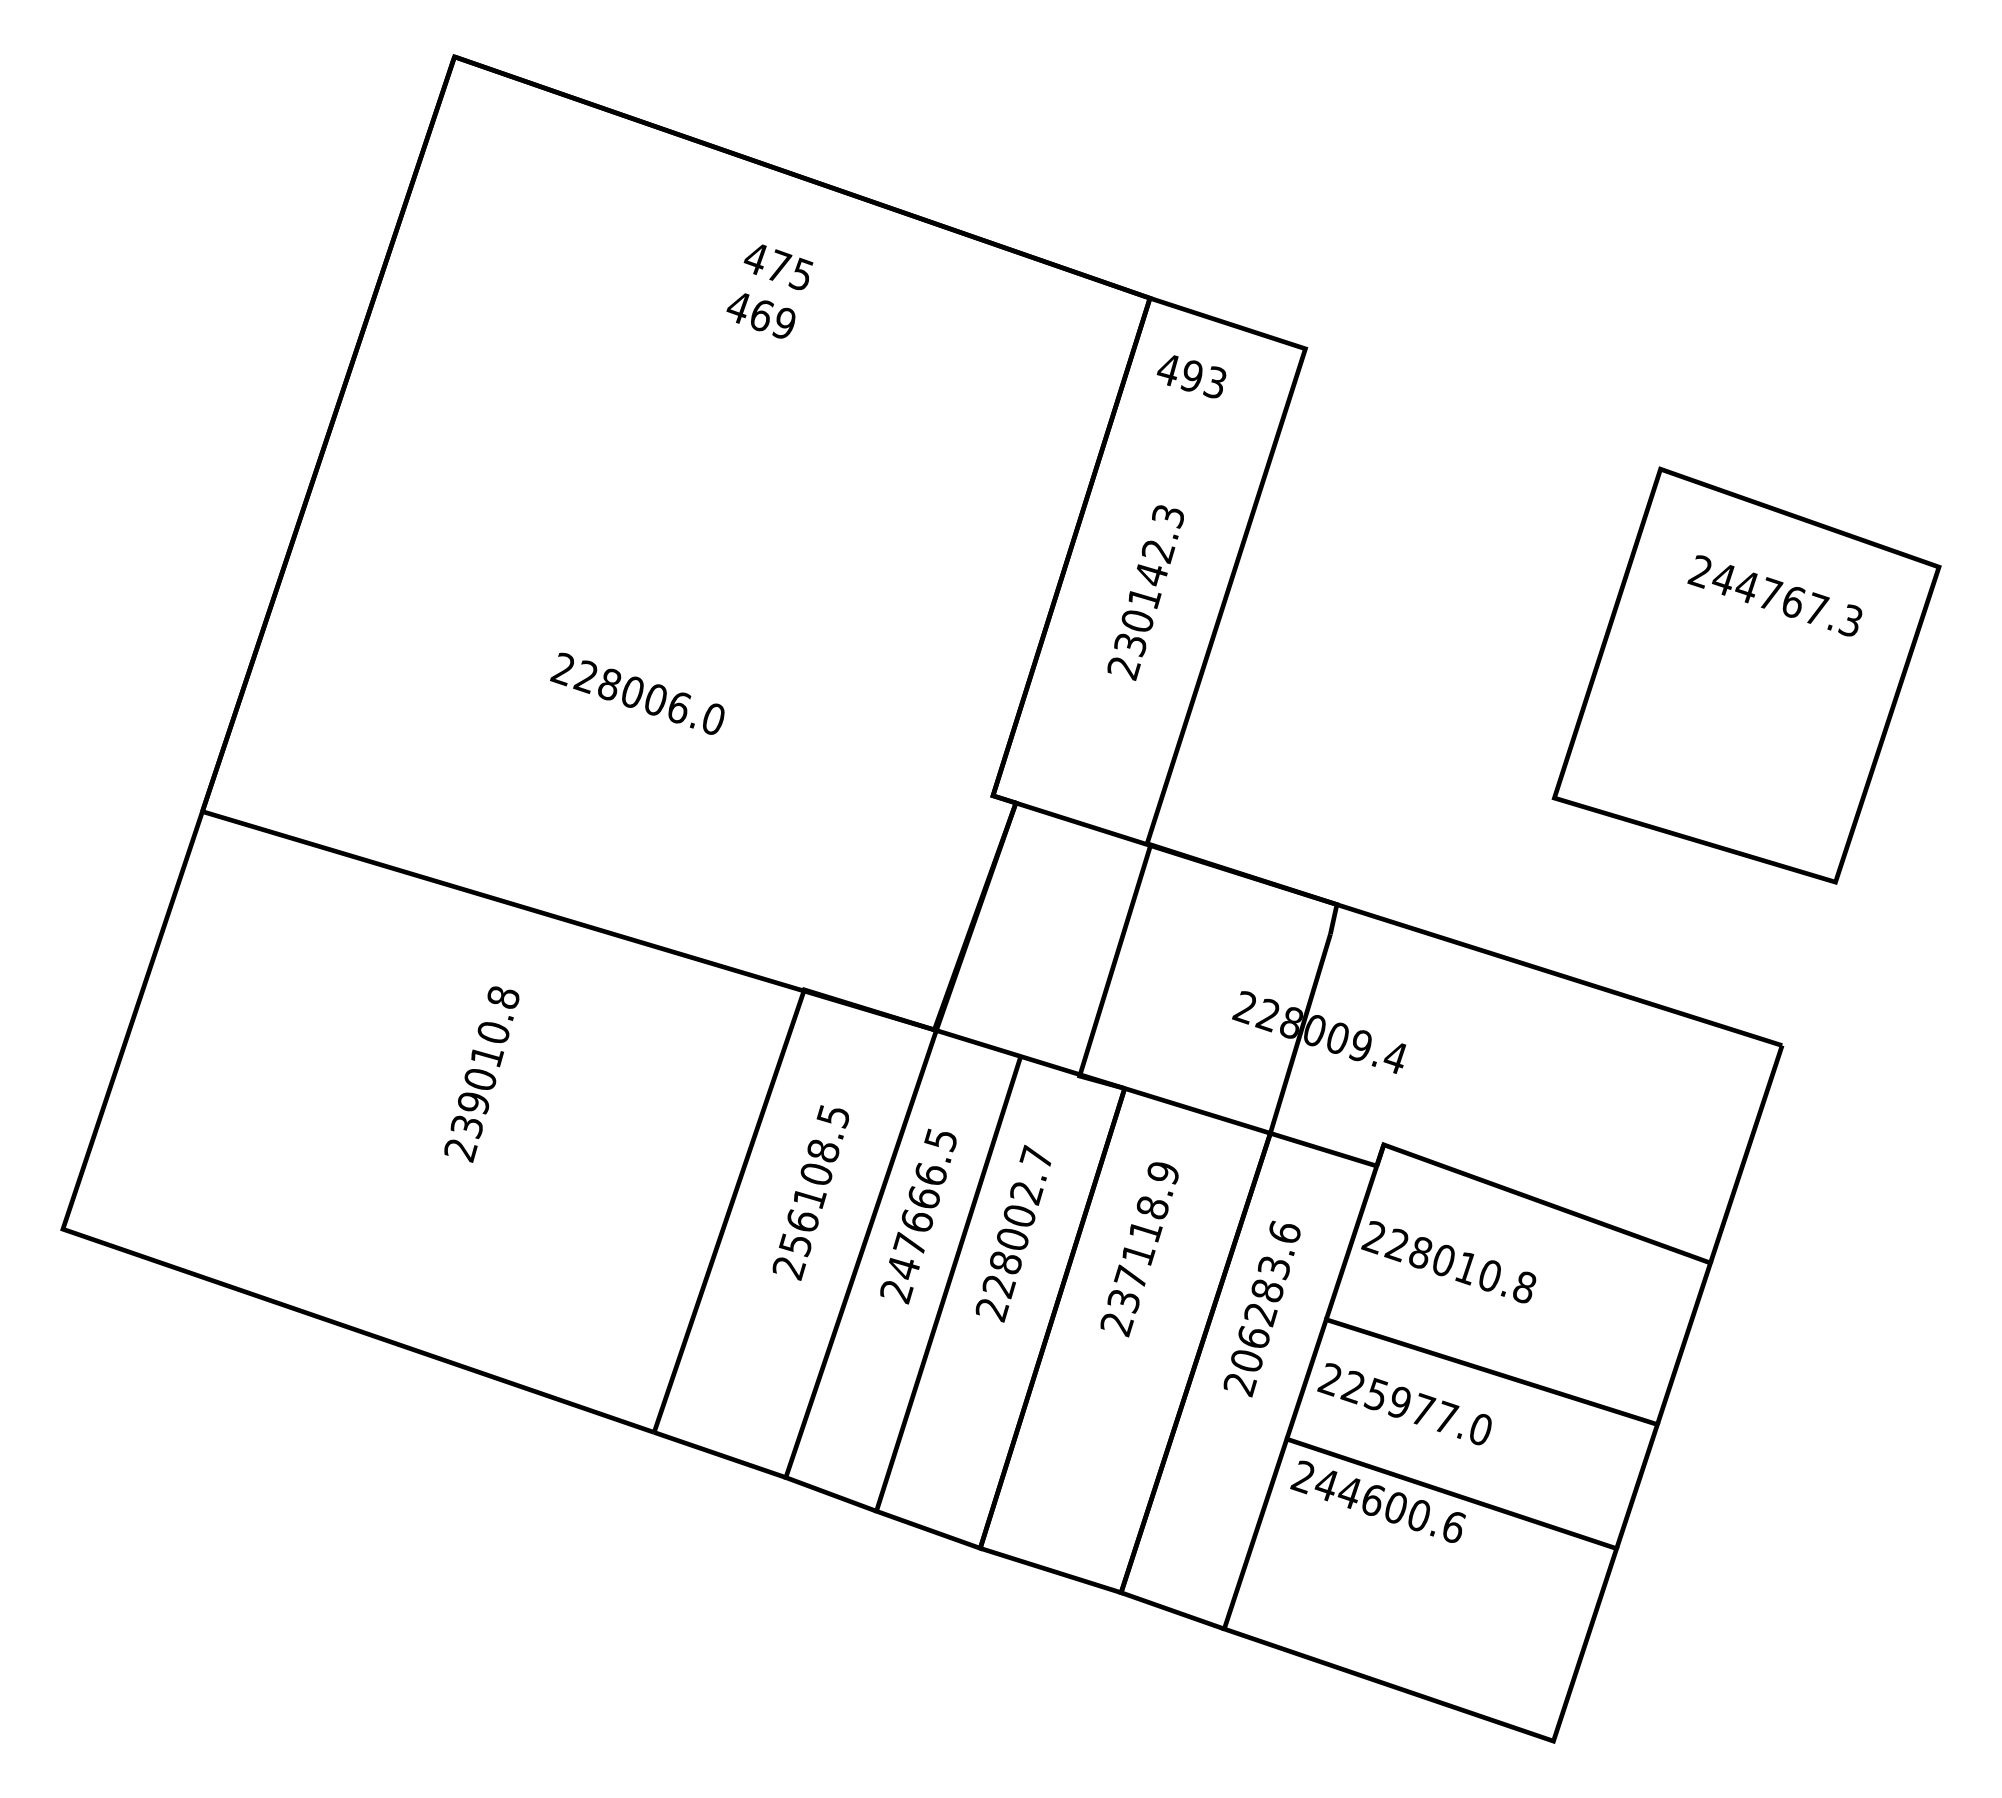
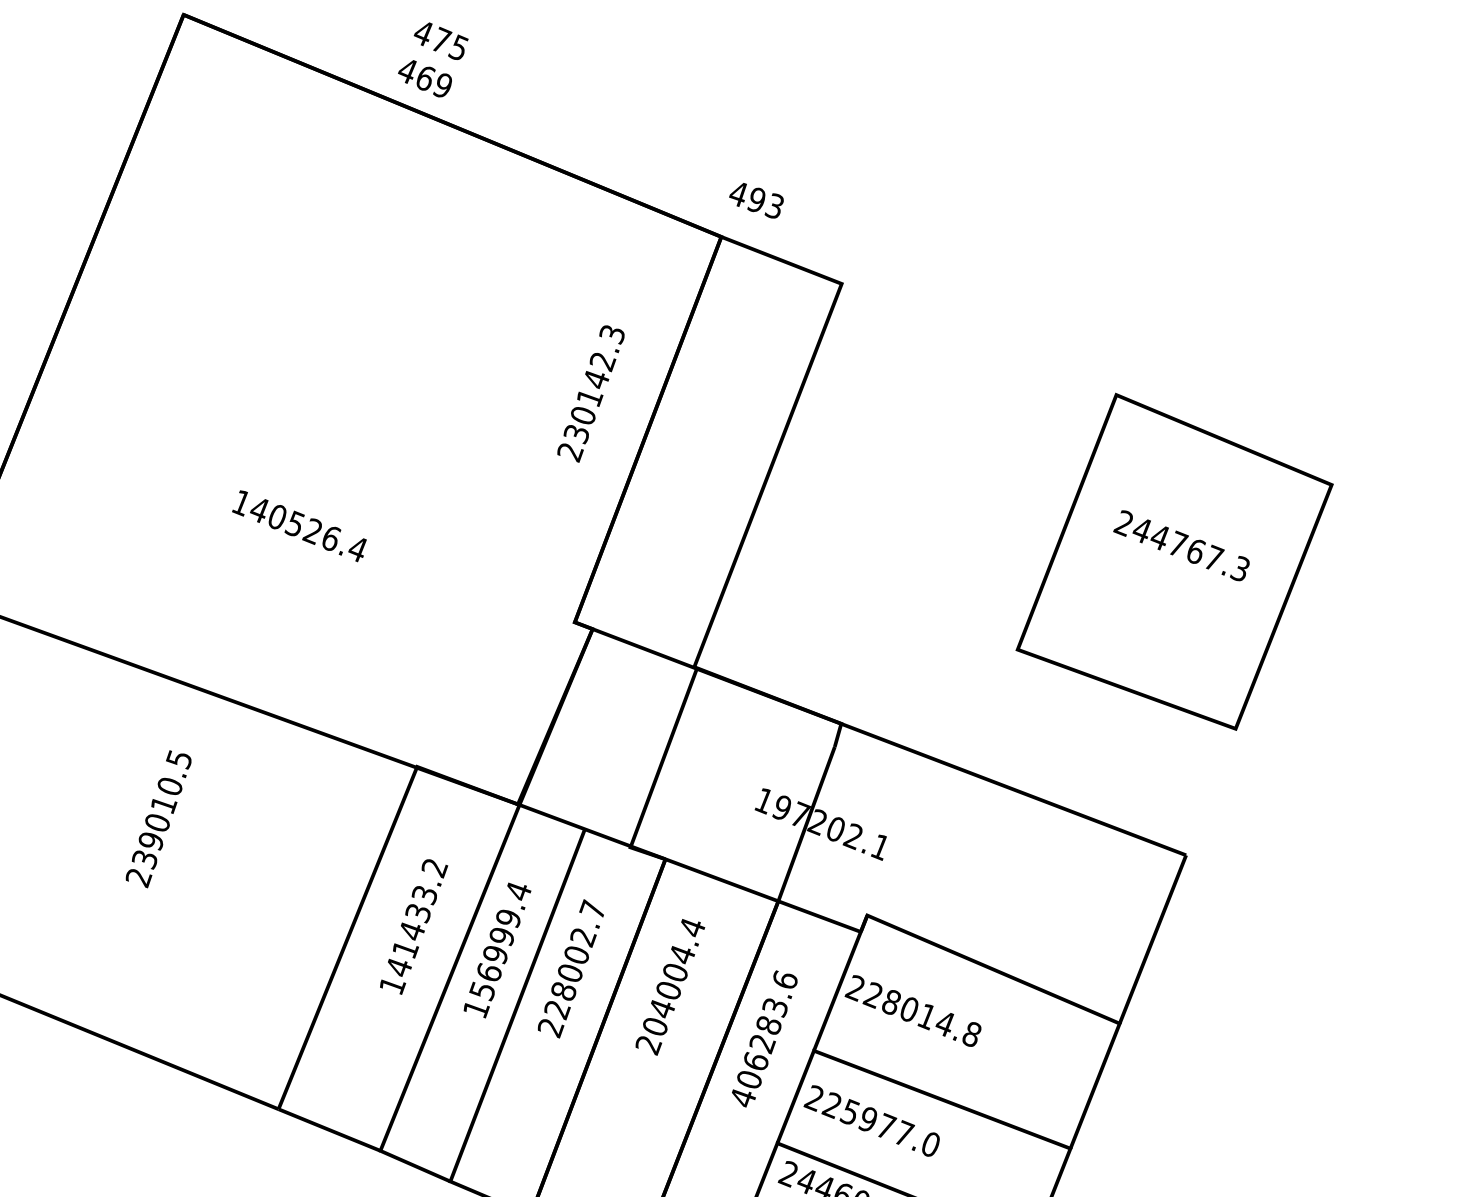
text: (769, 291) -> (432, 59), moved
text: (1191, 376) -> (756, 200), moved
text: (1145, 592) -> (590, 393), moved
text: (1774, 595) -> (1181, 545), moved
text: (637, 693) -> (299, 525), 228006.0 -> 140526.4
text: (502, 998) -> (178, 759), 239010.8 -> 239010.5
text: (1319, 1032) -> (821, 823), 228009.4 -> 197202.1
text: (811, 1192) -> (413, 927), 256108.5 -> 141433.2
text: (918, 1216) -> (496, 950), 247666.5 -> 156999.4
text: (1143, 1237) -> (673, 977), 237118.9 -> 204004.4
text: (1489, 1276) -> (944, 1024), 228010.8 -> 228014.8
text: (1239, 1385) -> (742, 1098), 206283.6 -> 406283.6

